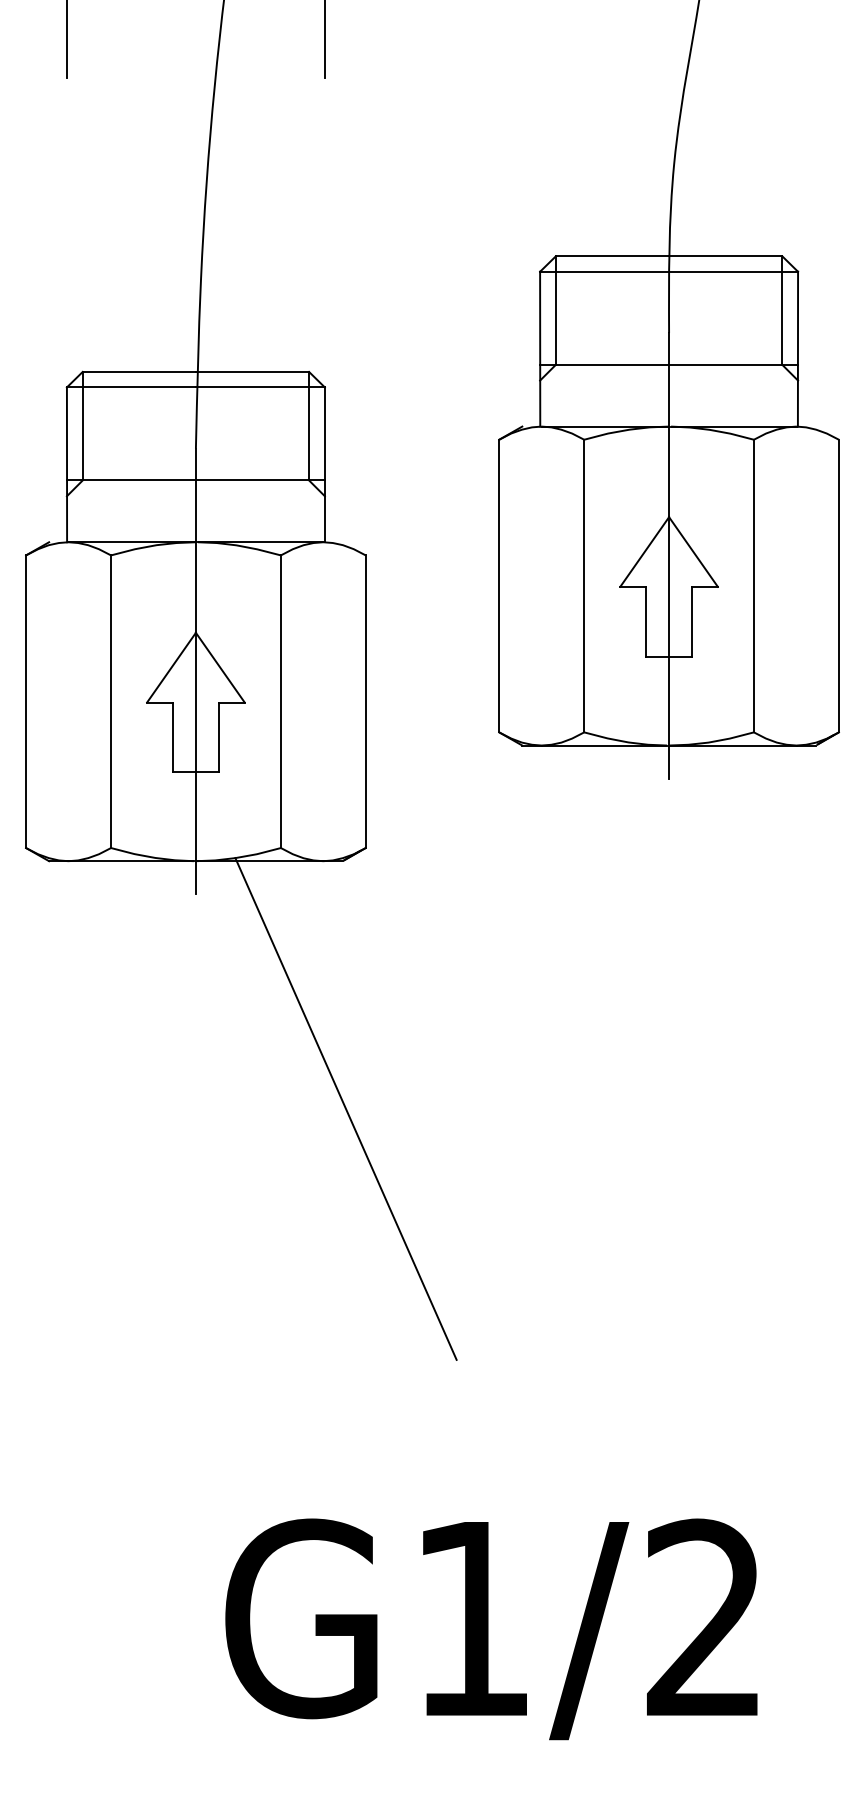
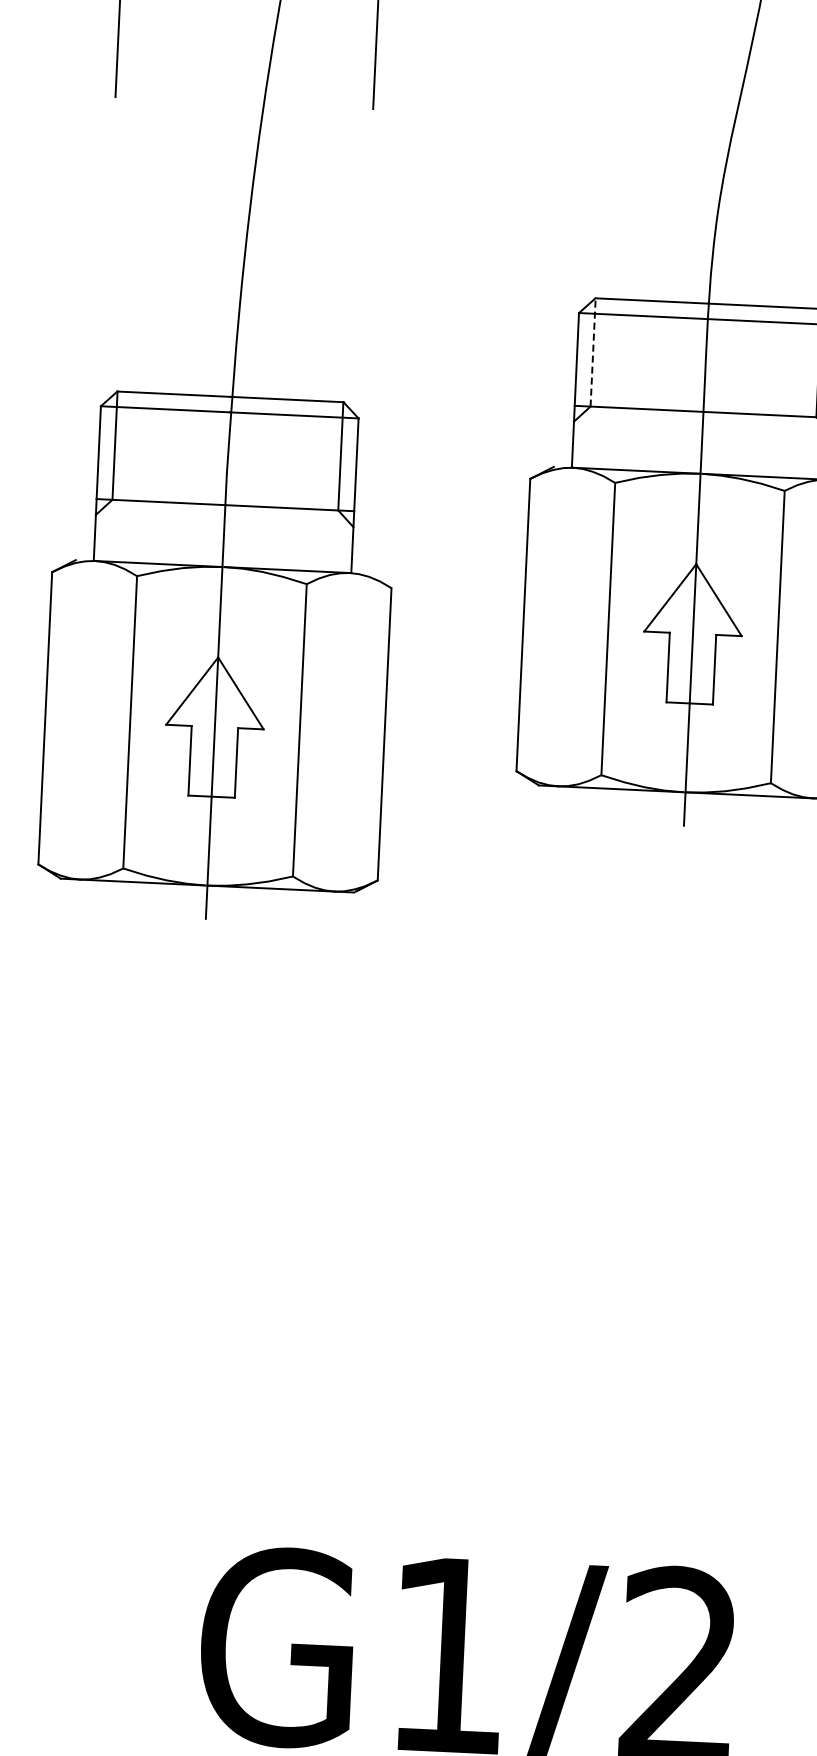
line: (556, 309) -> (593, 351), solid -> dashed
line: (345, 1108) -> (345, 1139), removed

